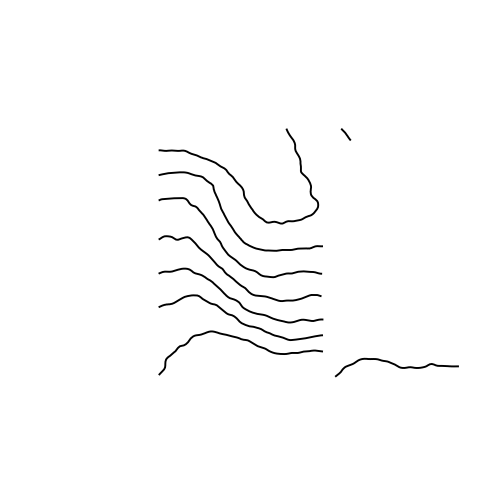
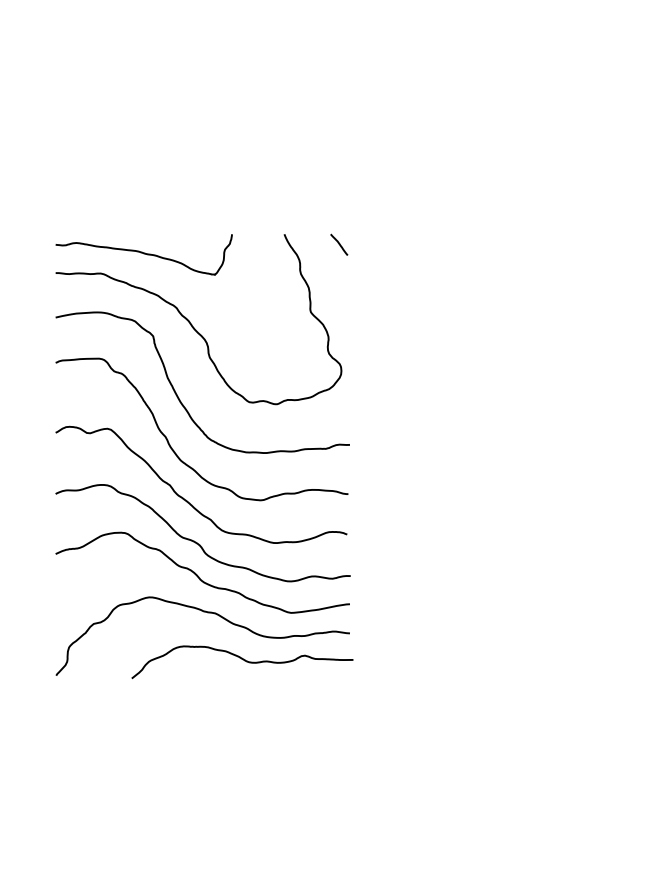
line: (345, 134) -> (338, 244), moved
curve: (207, 140) -> (143, 255), added
curve: (396, 366) -> (241, 660), moved

